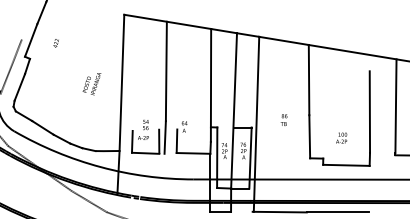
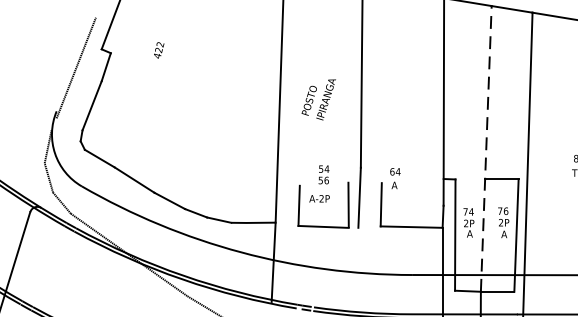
text: (55, 43) -> (157, 50), moved
text: (91, 84) -> (317, 100), moved
line: (234, 110) -> (487, 148), solid -> dashed

